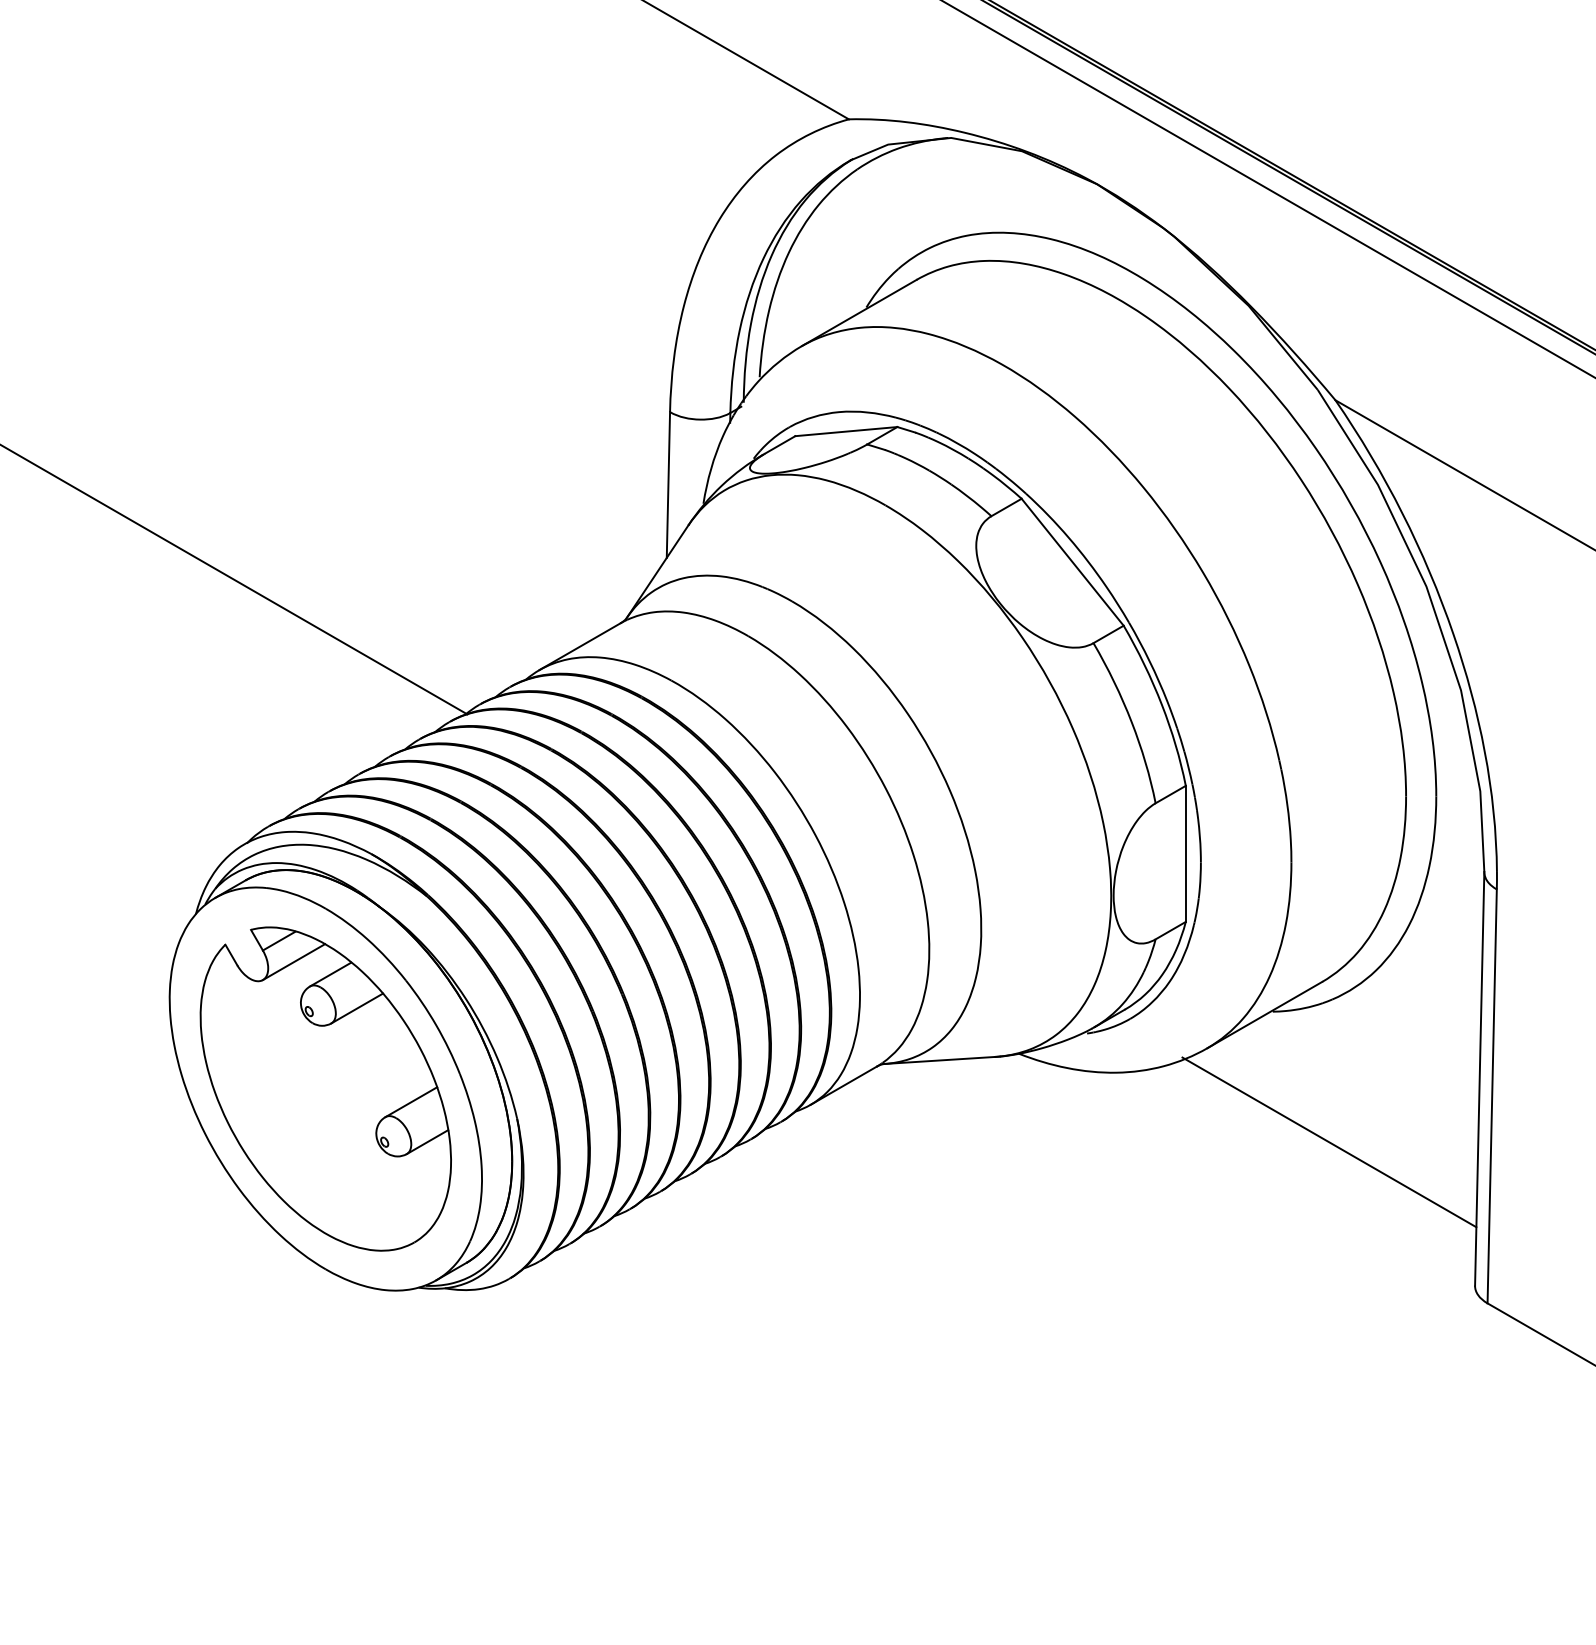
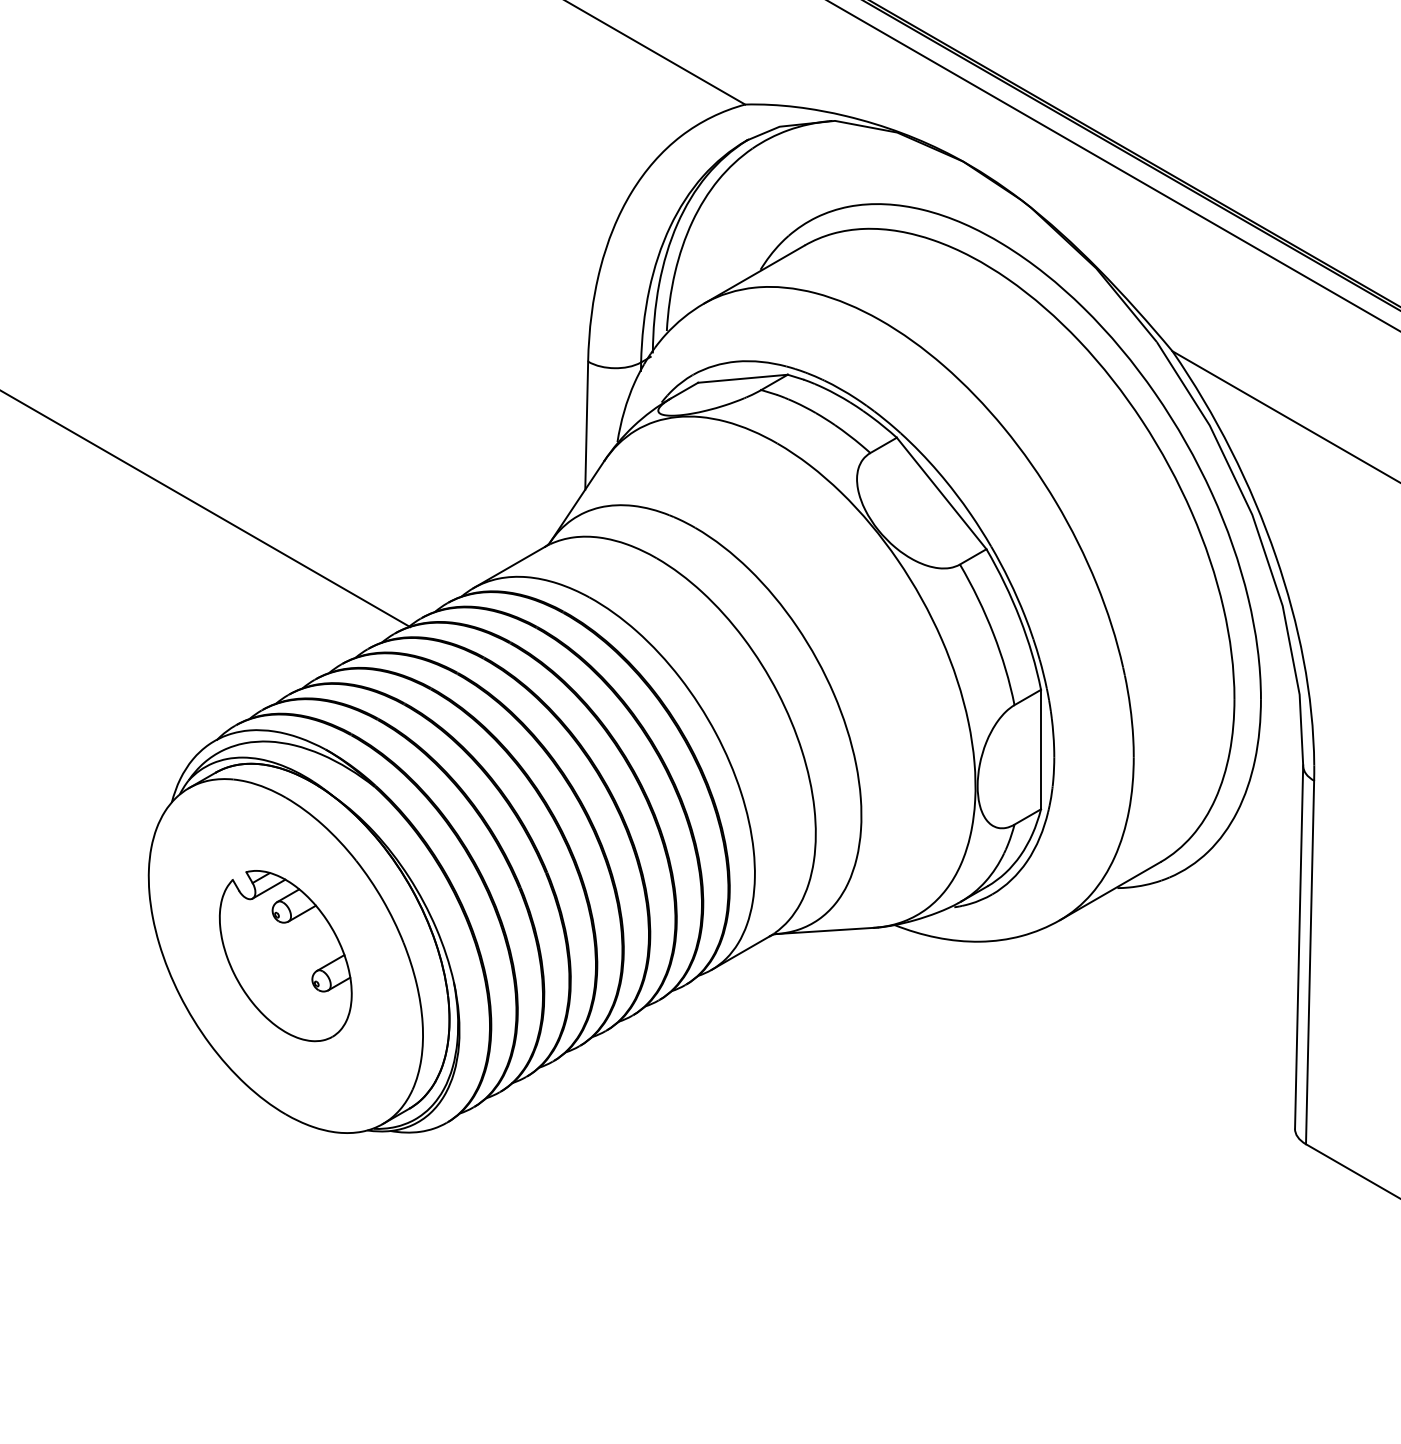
part: (325, 1088) -> (285, 955), size x0.6
line: (1329, 1142) -> (1167, 1002), removed

